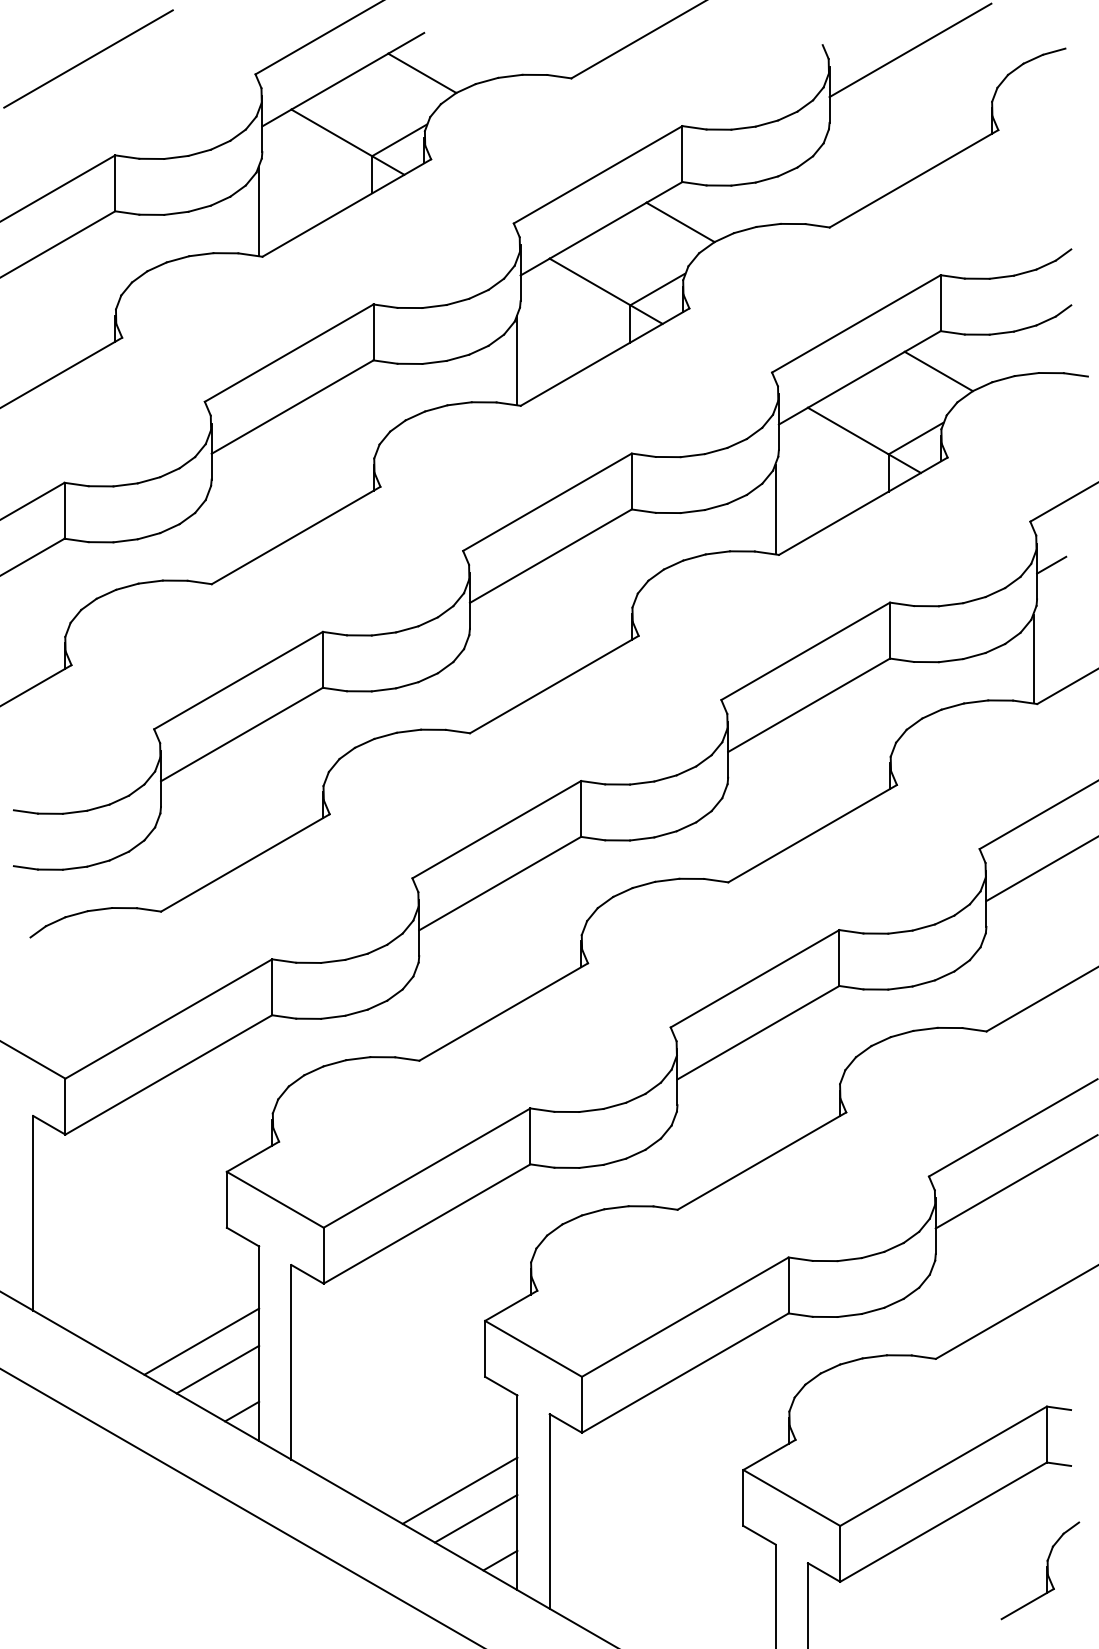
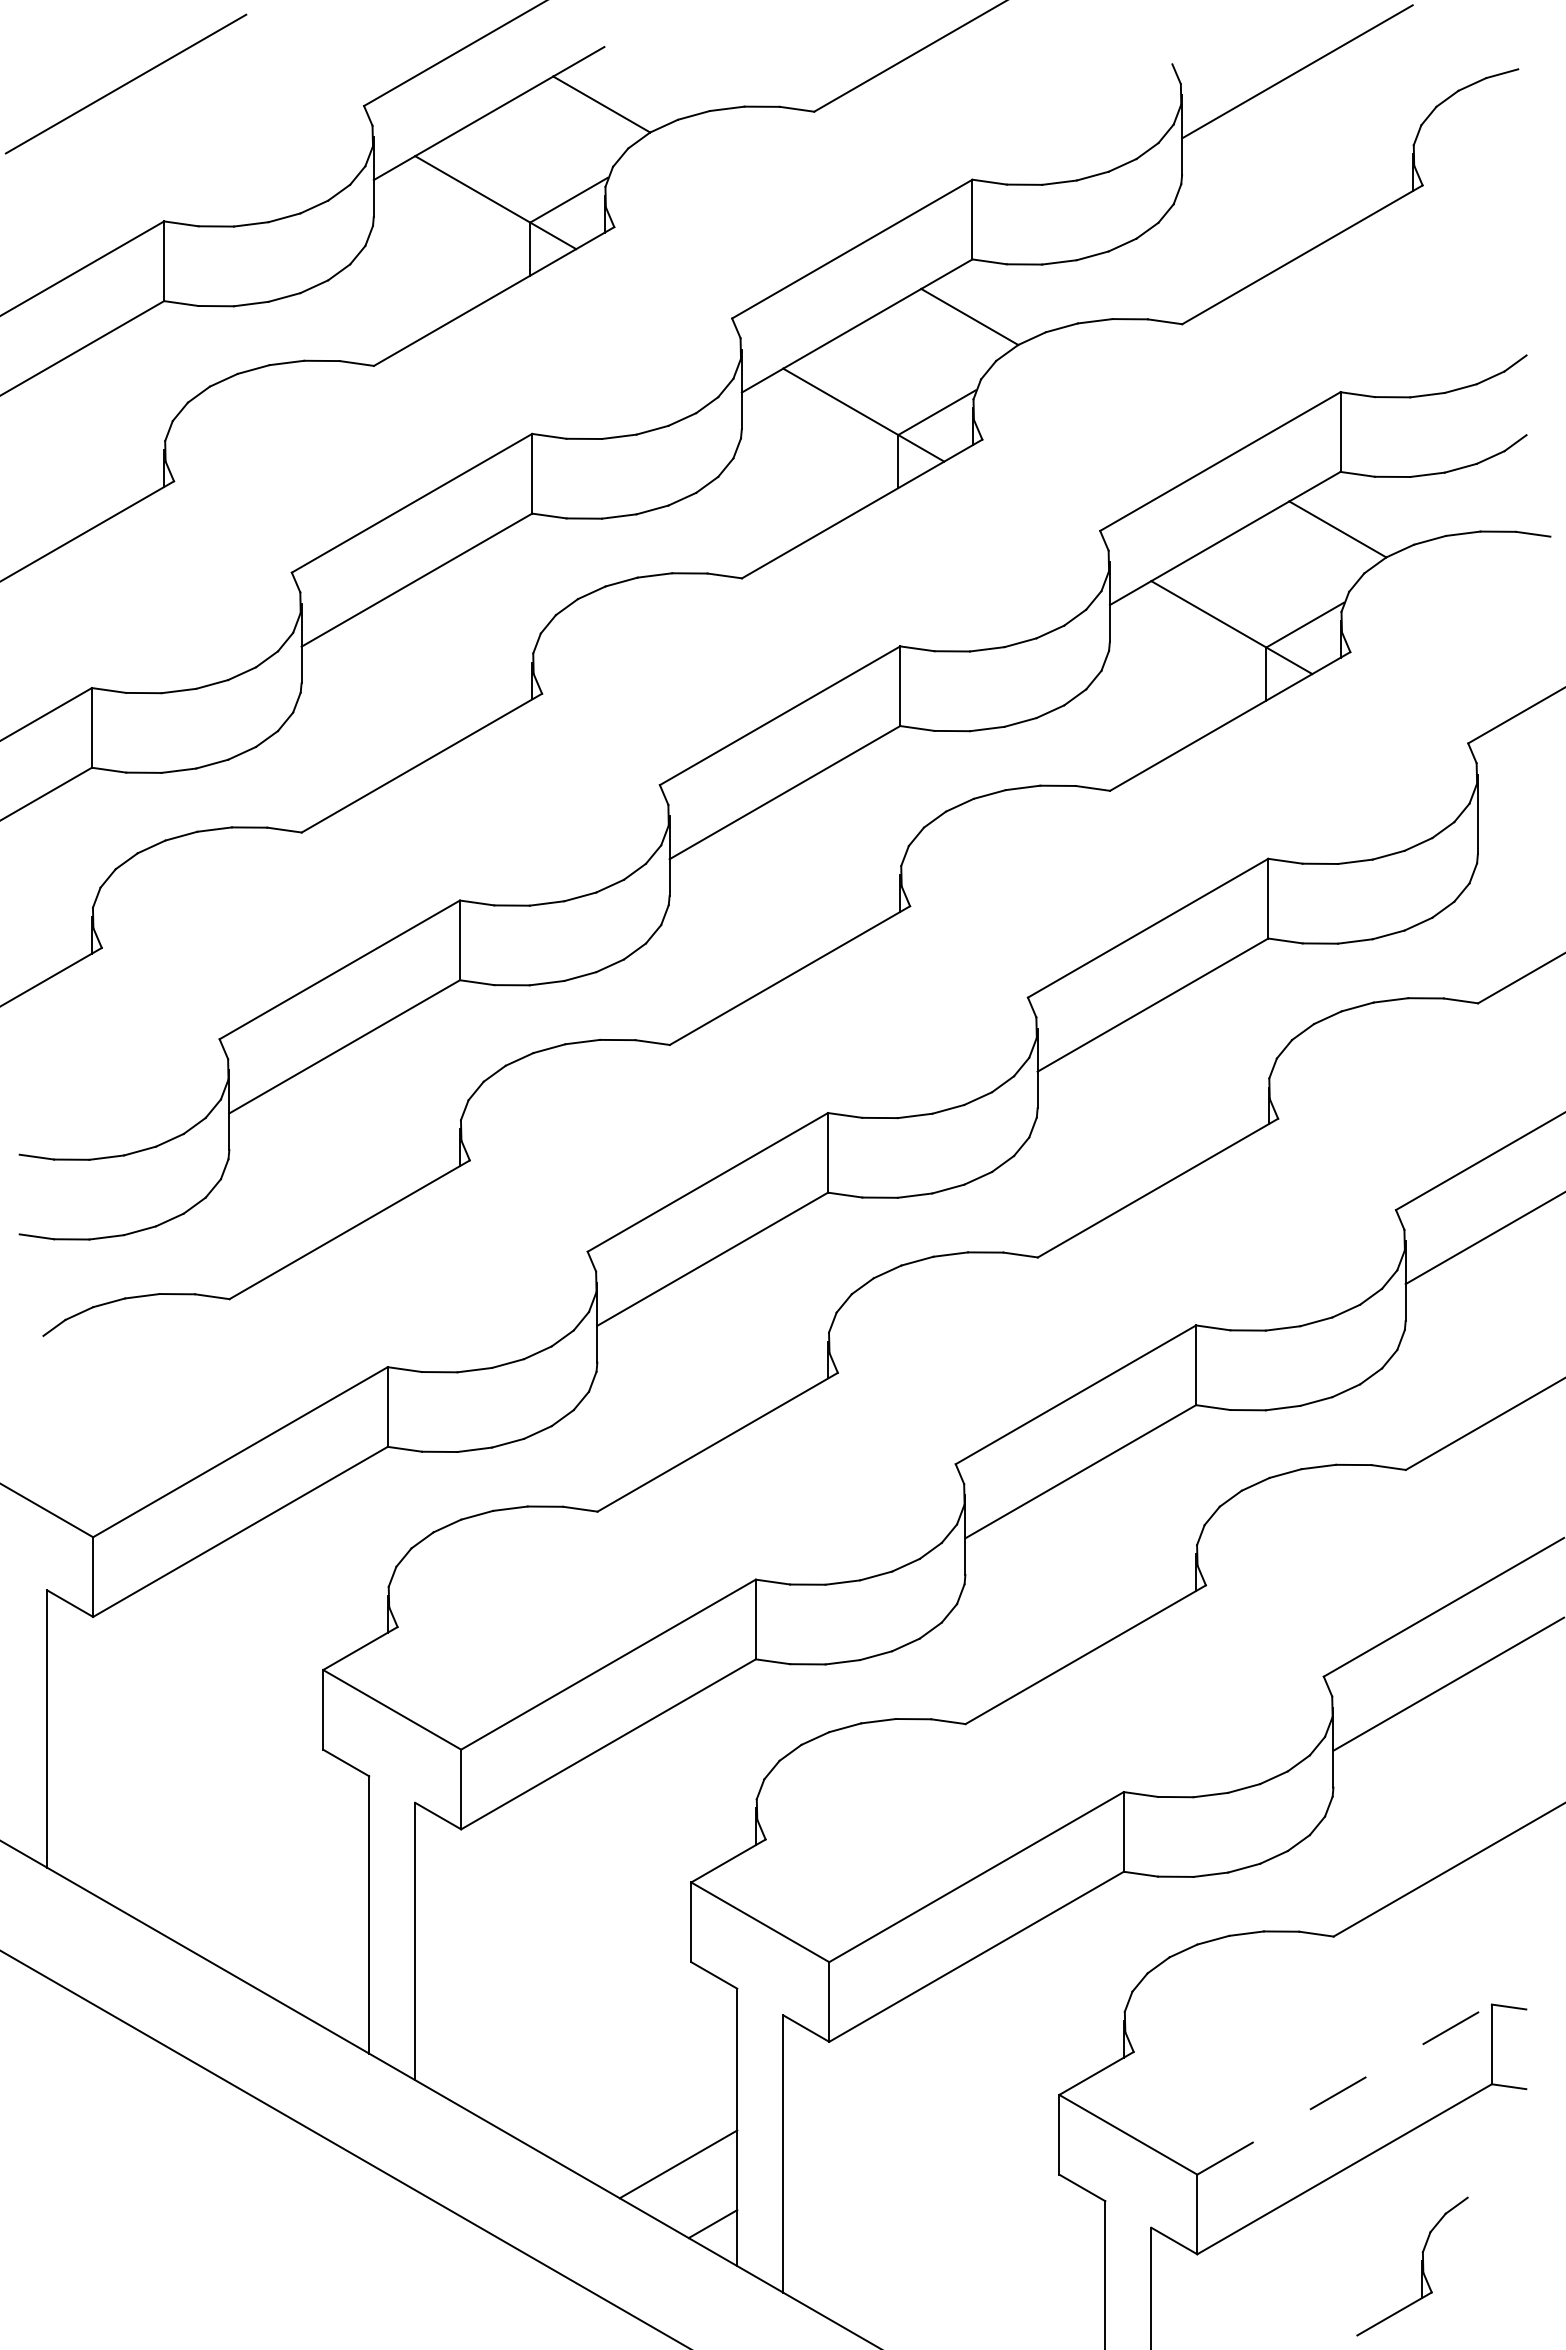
line: (259, 211) -> (369, 301), removed
line: (517, 360) -> (737, 513), removed
line: (775, 509) -> (1105, 726), removed
line: (1051, 565) -> (1498, 805), removed
line: (1034, 658) -> (1473, 938), removed
line: (201, 1341) -> (287, 1911), removed
line: (217, 1369) -> (310, 1951), removed
line: (241, 1411) -> (344, 2011), removed
line: (944, 1466) -> (1345, 2089), solid -> dashed
line: (460, 1490) -> (655, 2124), removed
part: (1046, 1570) -> (1421, 2266), moved

